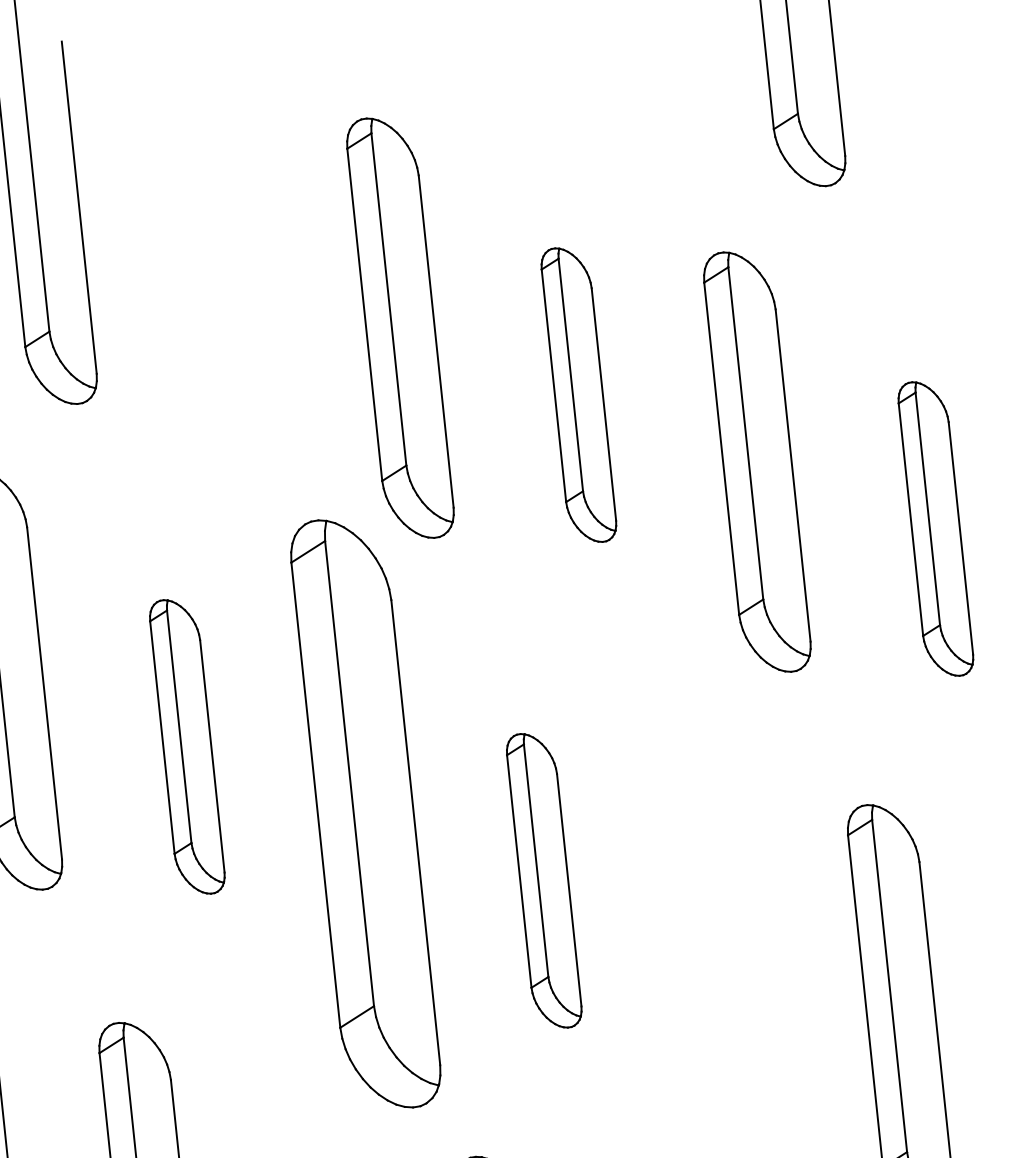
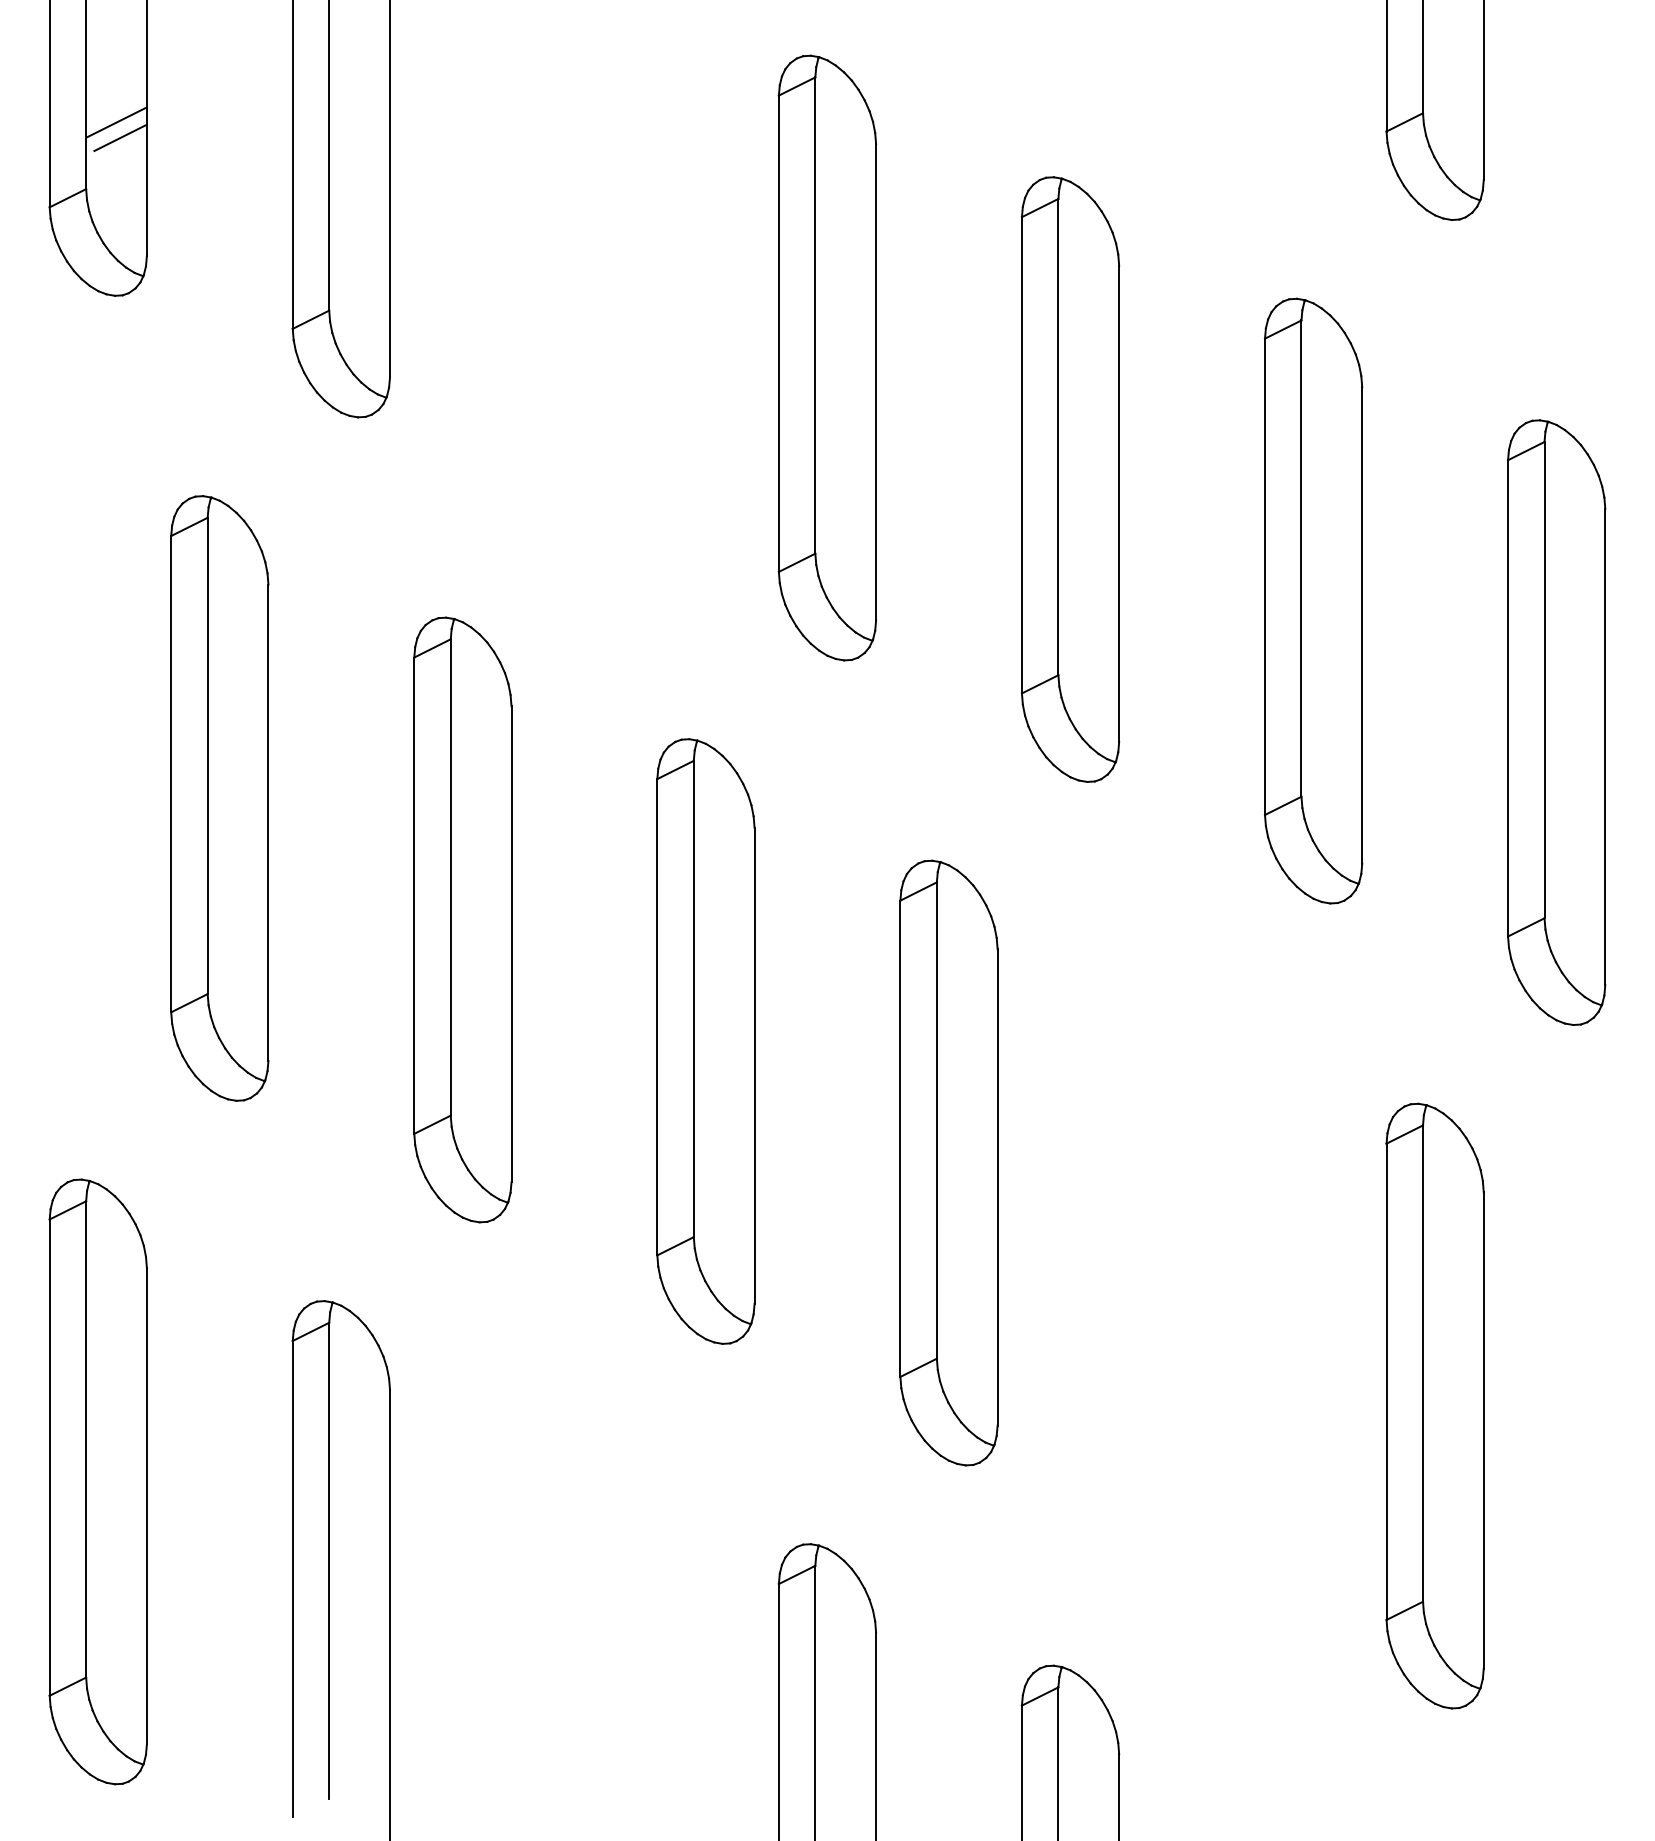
part: (578, 395) -> (1070, 479), size x1.43
part: (935, 529) -> (1556, 722), size x1.43
part: (187, 746) -> (462, 919), size x1.43
part: (365, 813) -> (705, 1041), size x0.71
part: (543, 880) -> (948, 1162), size x1.43

